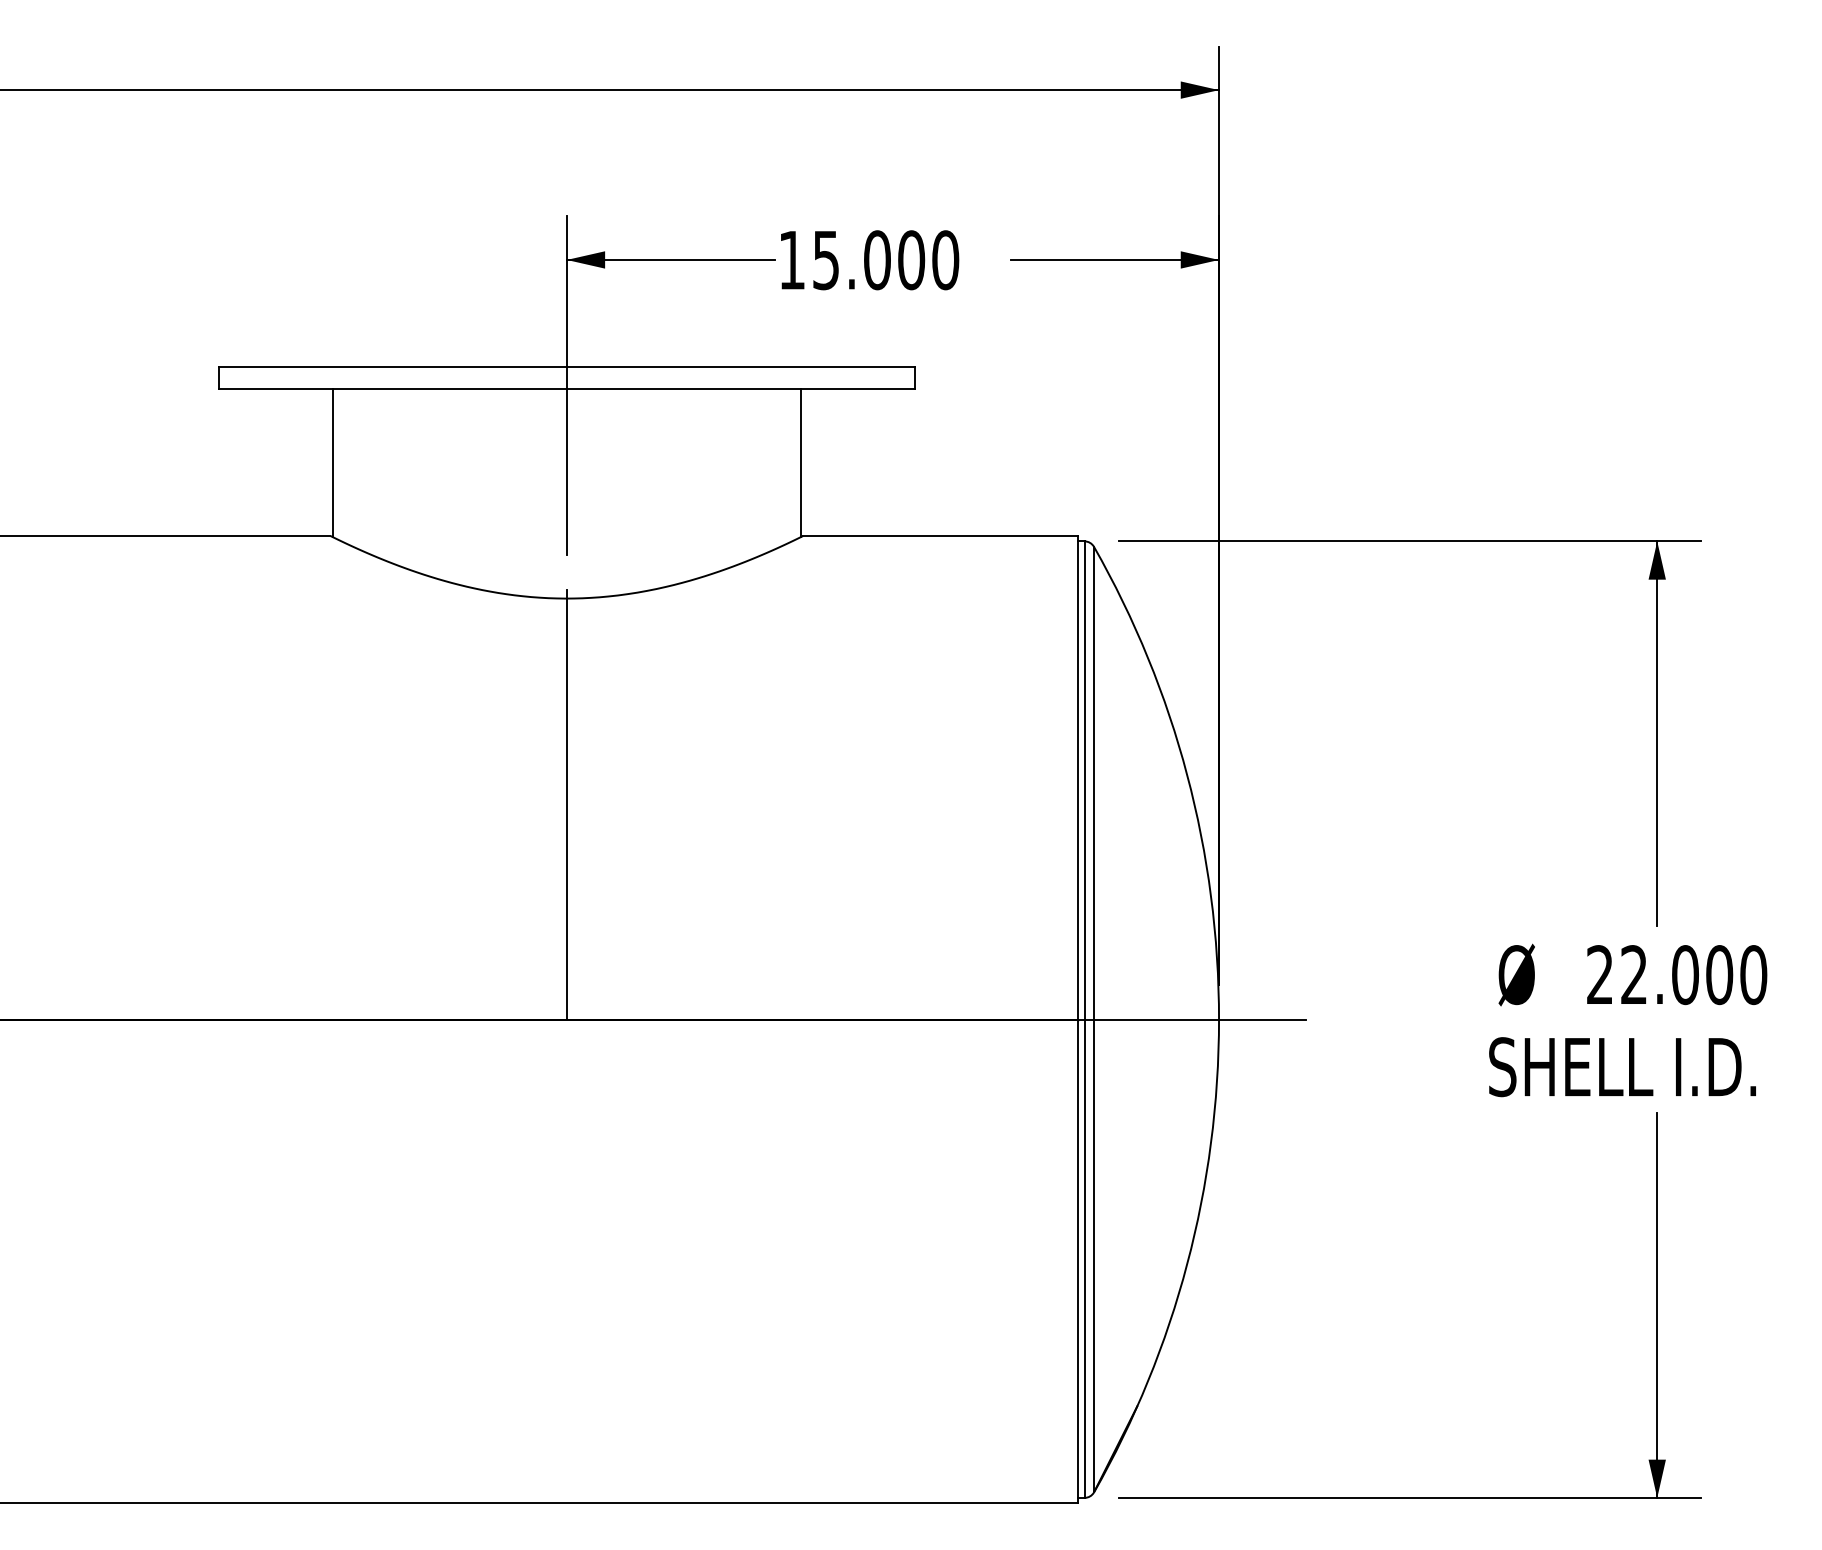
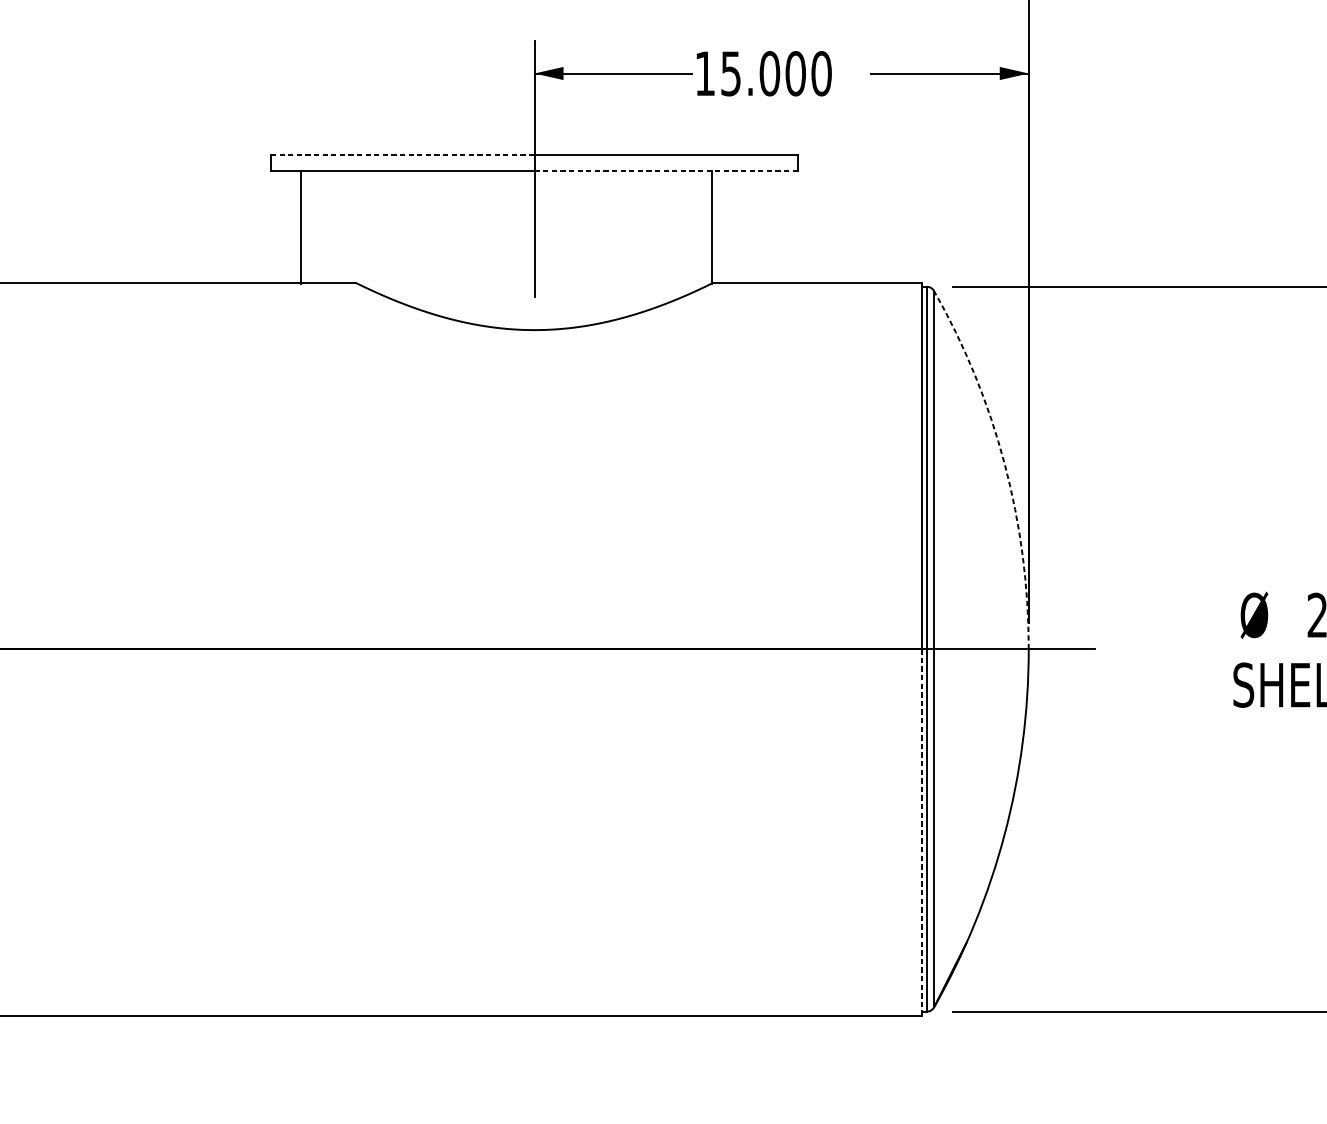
line: (392, 367) -> (402, 155), solid -> dashed
line: (740, 389) -> (666, 171), solid -> dashed
line: (333, 463) -> (301, 227), moved
arc: (1187, 775) -> (1004, 464), solid -> dashed
line: (566, 804) -> (534, 486), removed
line: (1077, 1261) -> (921, 832), solid -> dashed

